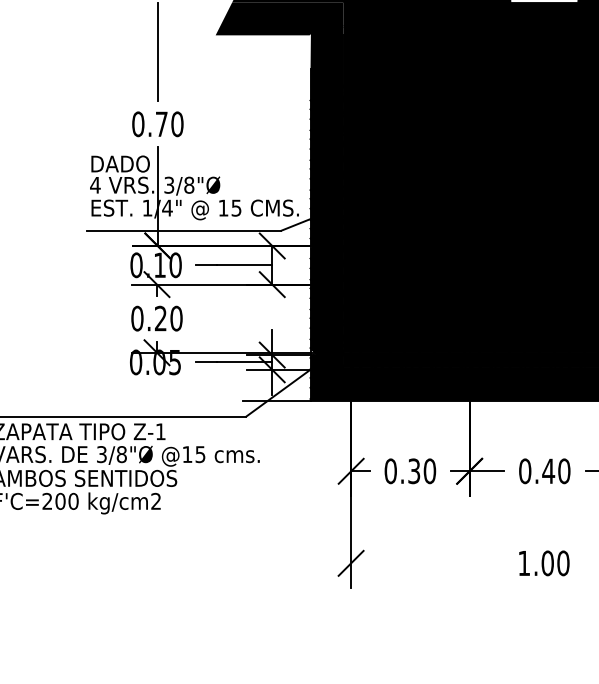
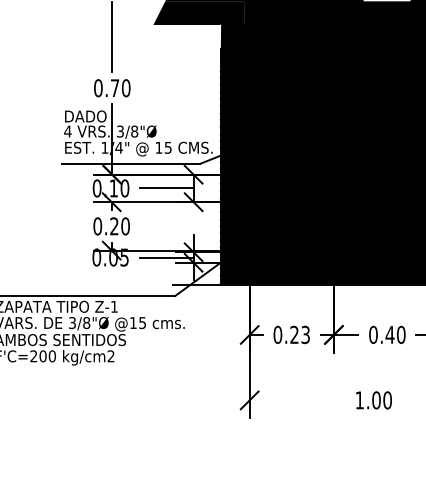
text: (422, 470) -> (300, 334), 0.30 -> 0.23
text: (543, 563) -> (373, 400), moved

